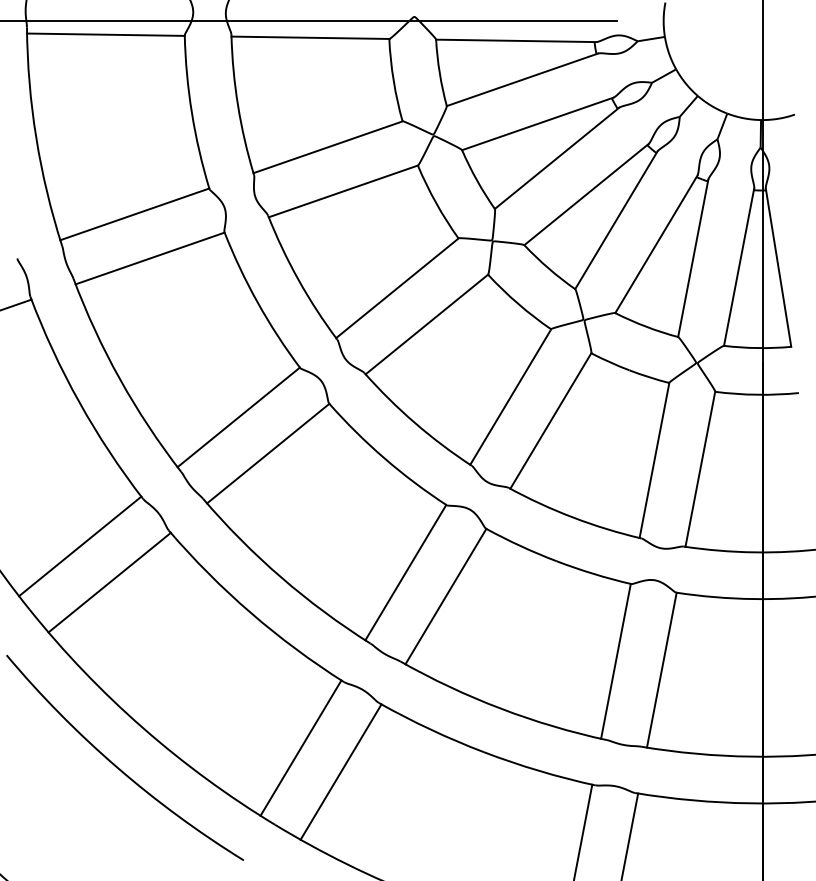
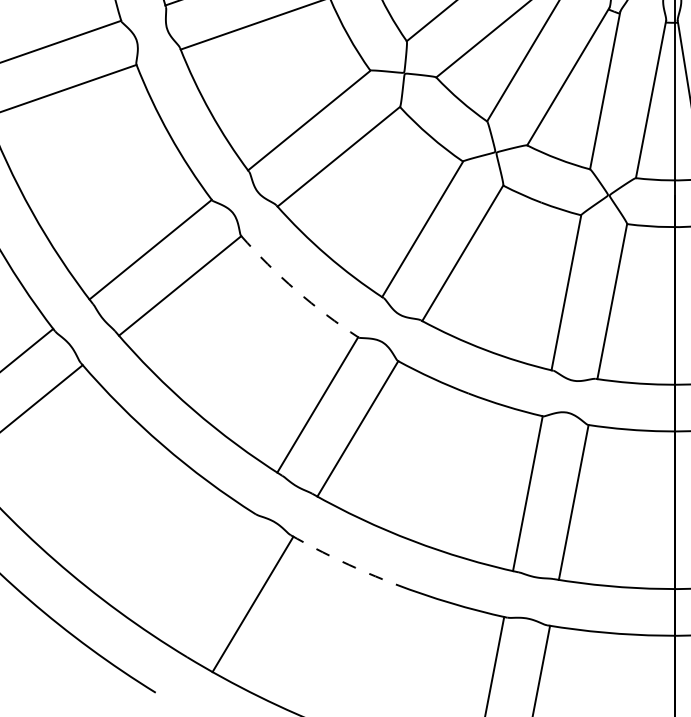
arc: (384, 458) -> (296, 290), solid -> dashed
arc: (430, 729) -> (342, 561), solid -> dashed
line: (300, 747) -> (212, 579), removed

